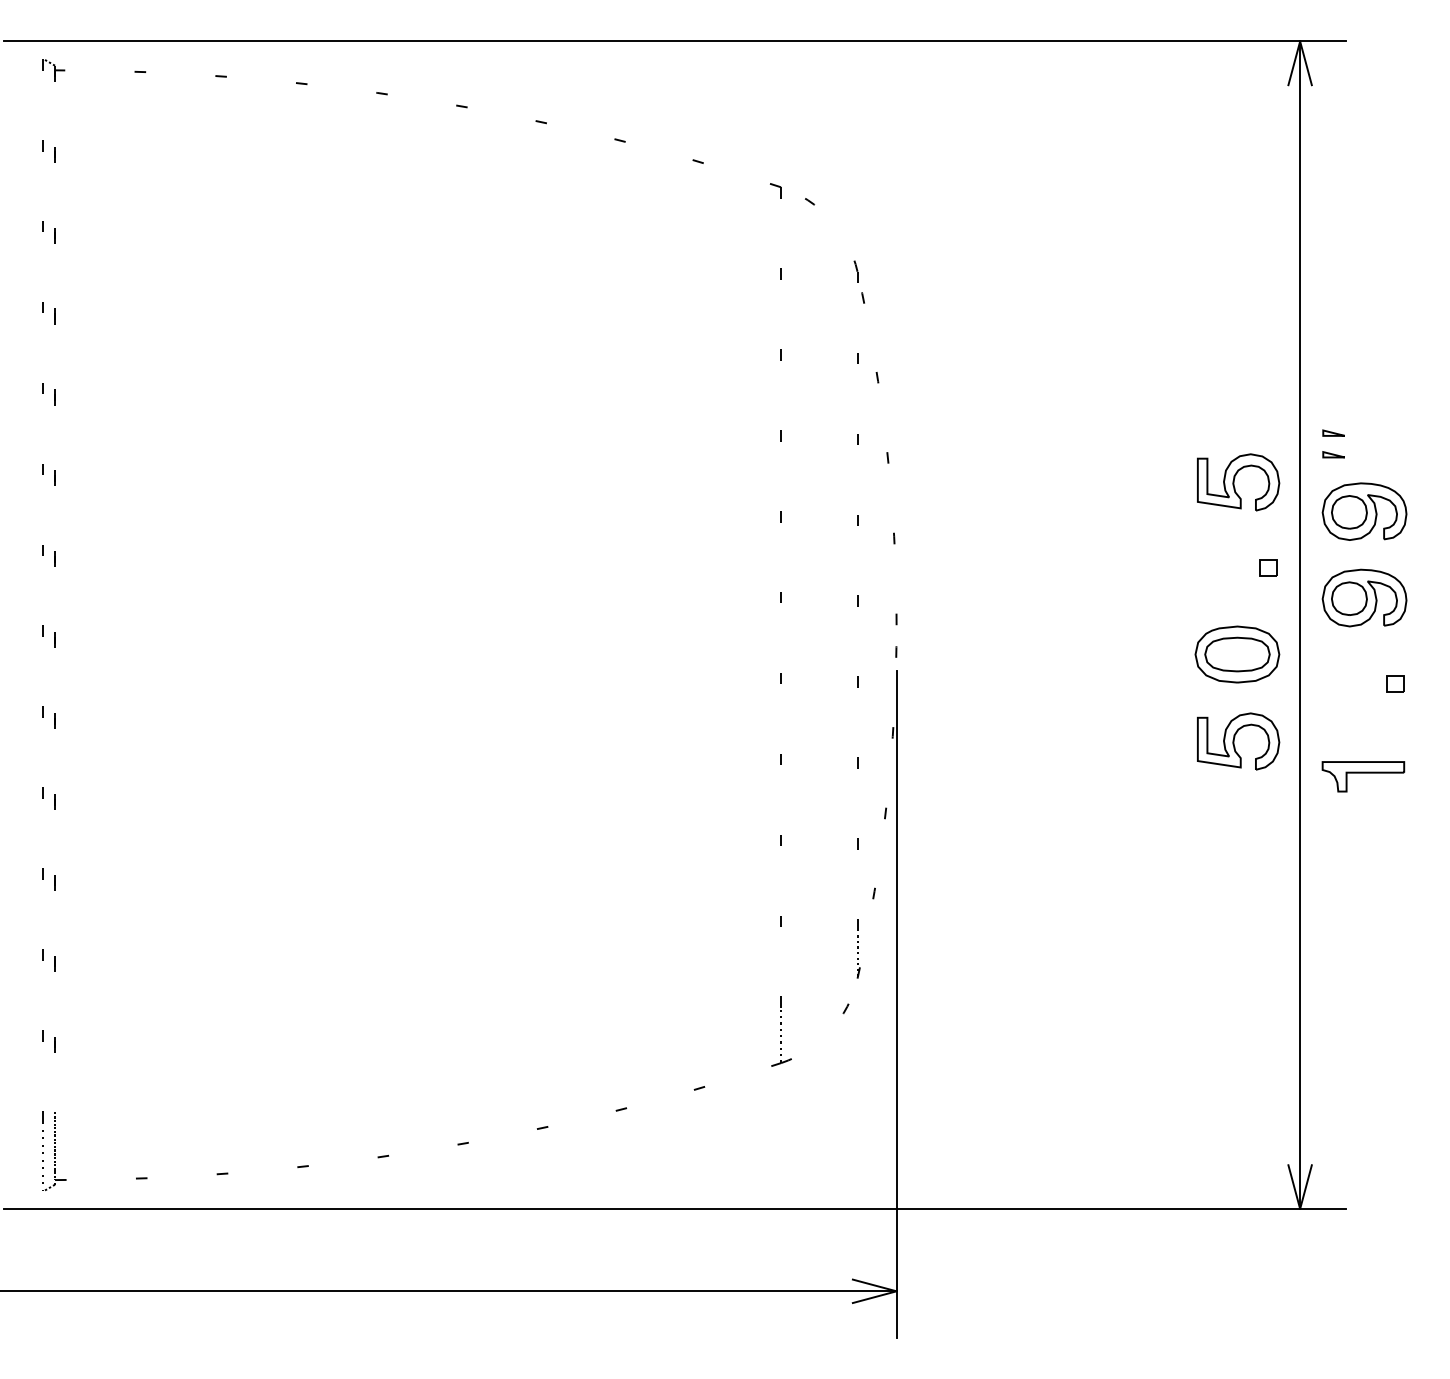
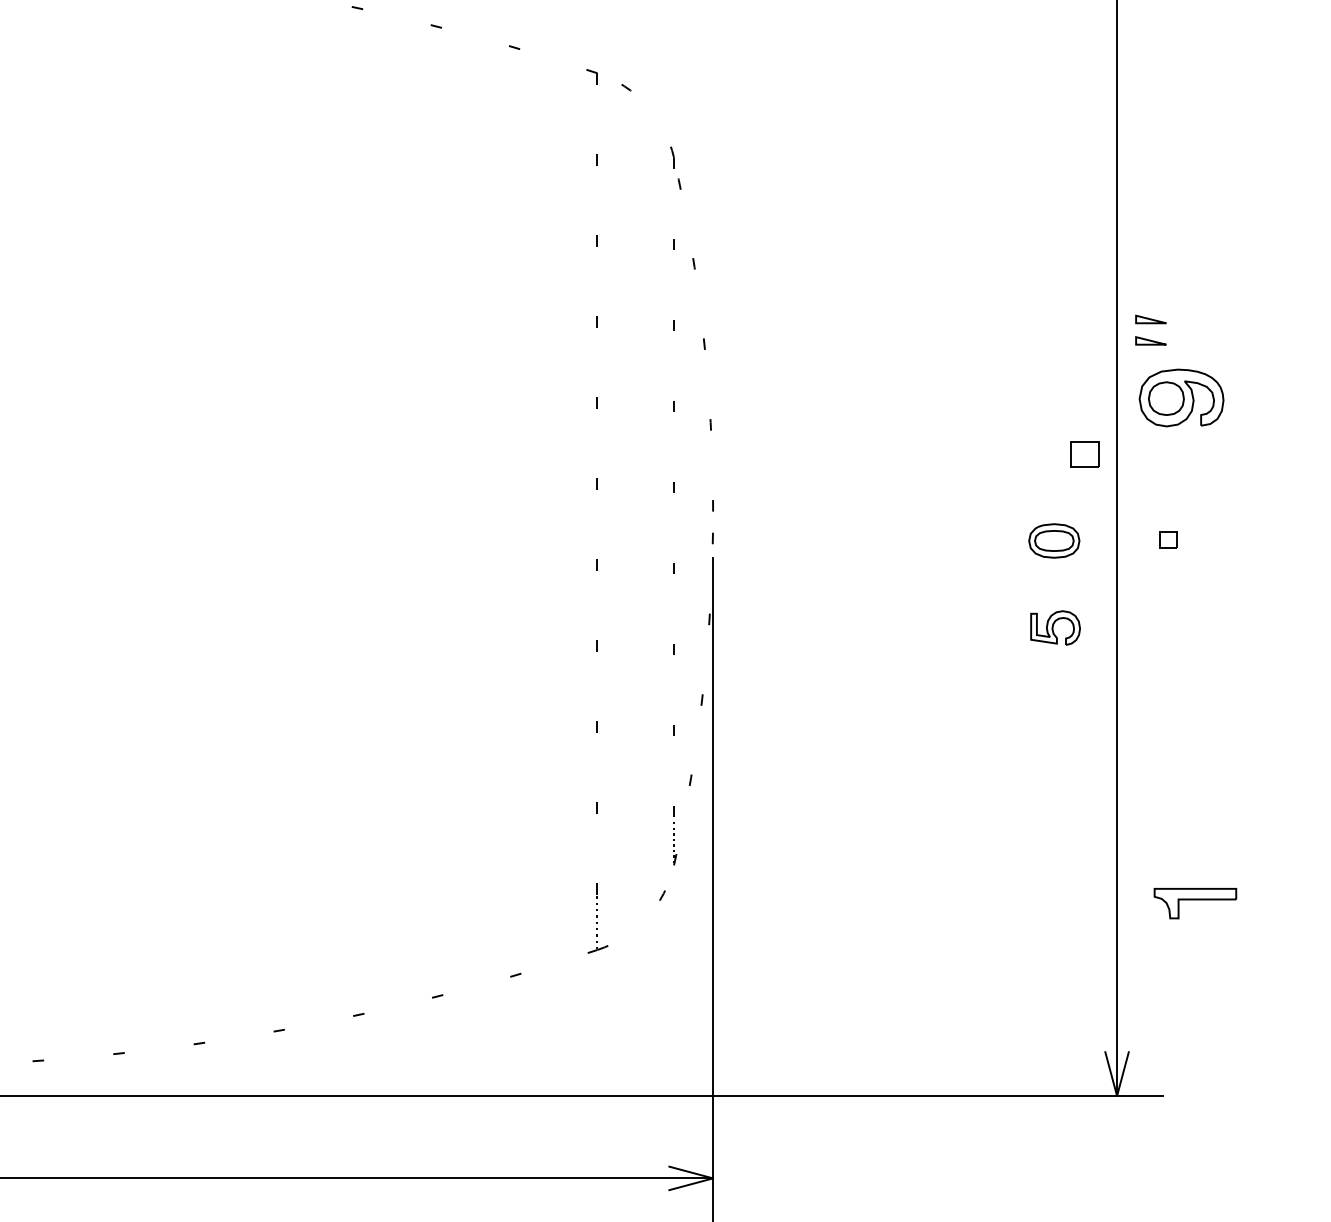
part: (1333, 432) -> (1150, 318), size x1.4
part: (1333, 454) -> (1150, 340), size x1.4
part: (1238, 482) -> (1055, 368), removed
part: (1268, 567) -> (1085, 453), size x1.6
part: (1364, 597) -> (1181, 483), removed
part: (1237, 654) -> (1054, 540), size x0.6
part: (1395, 683) -> (1168, 538), moved
part: (1238, 741) -> (1055, 628), size x0.6
part: (1363, 776) -> (1195, 903), moved

